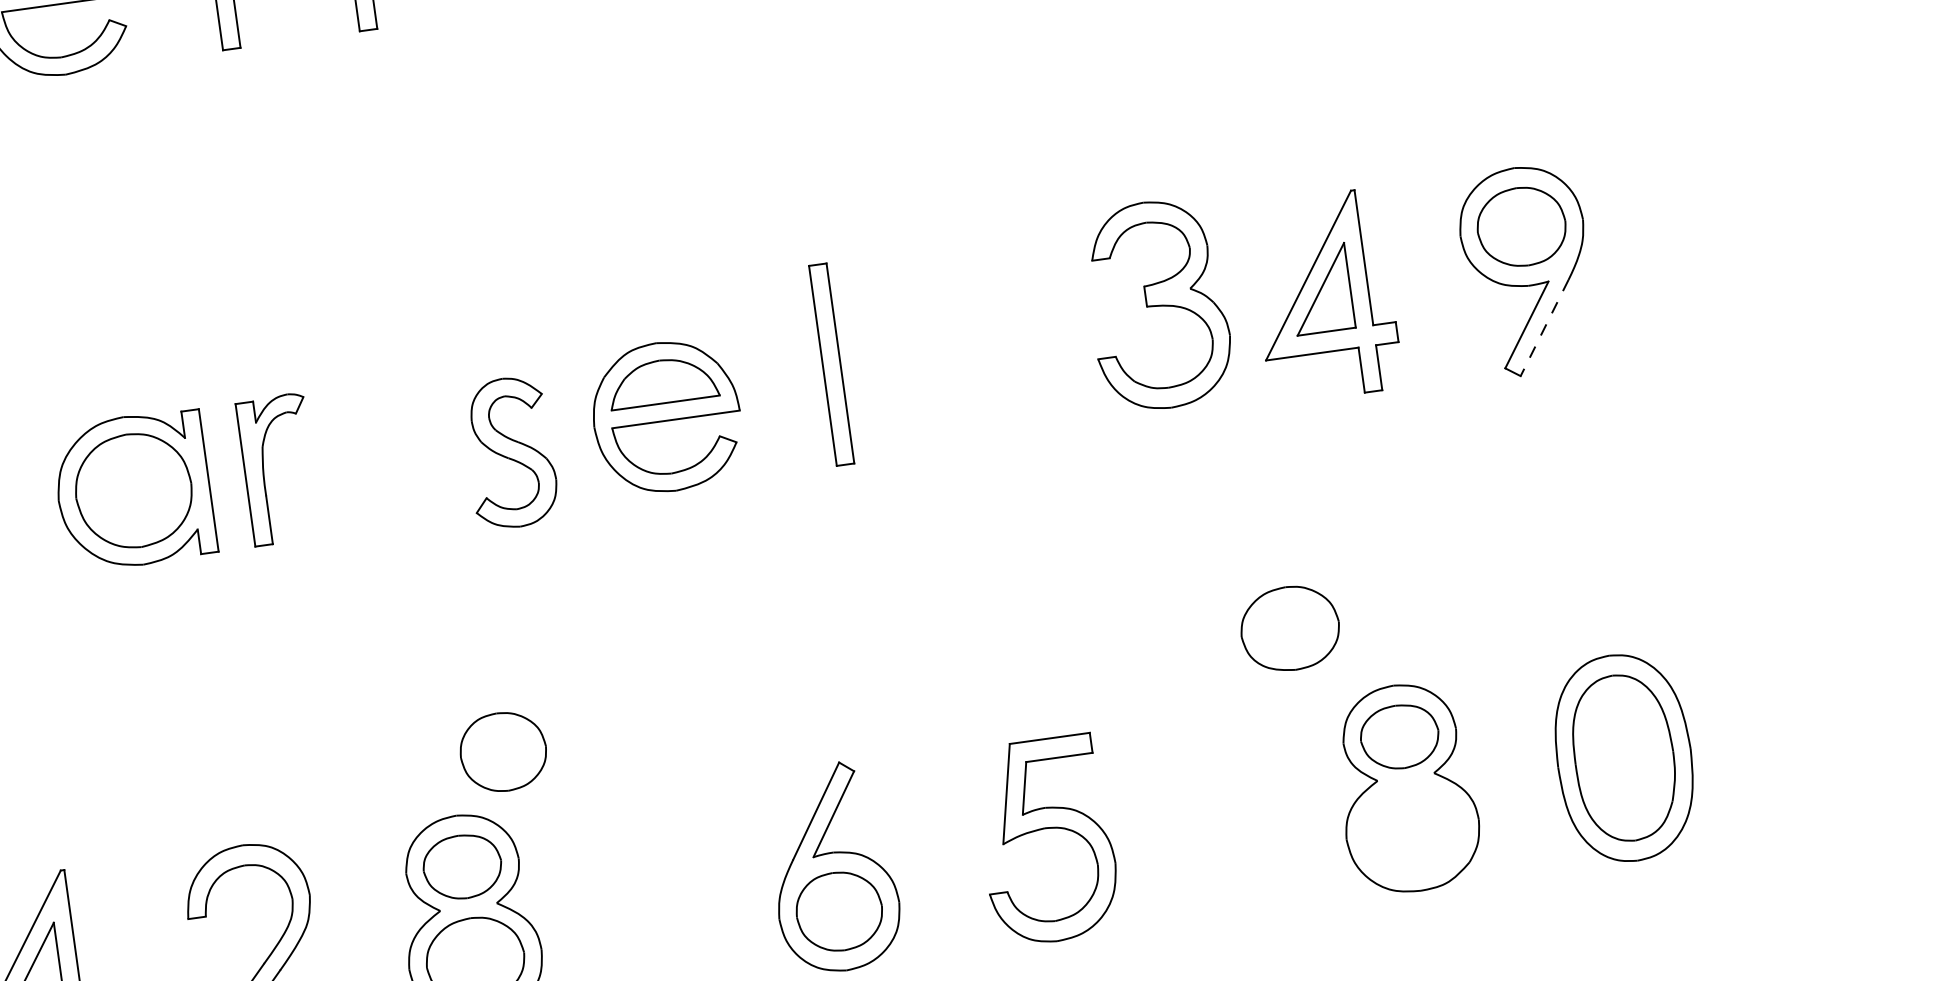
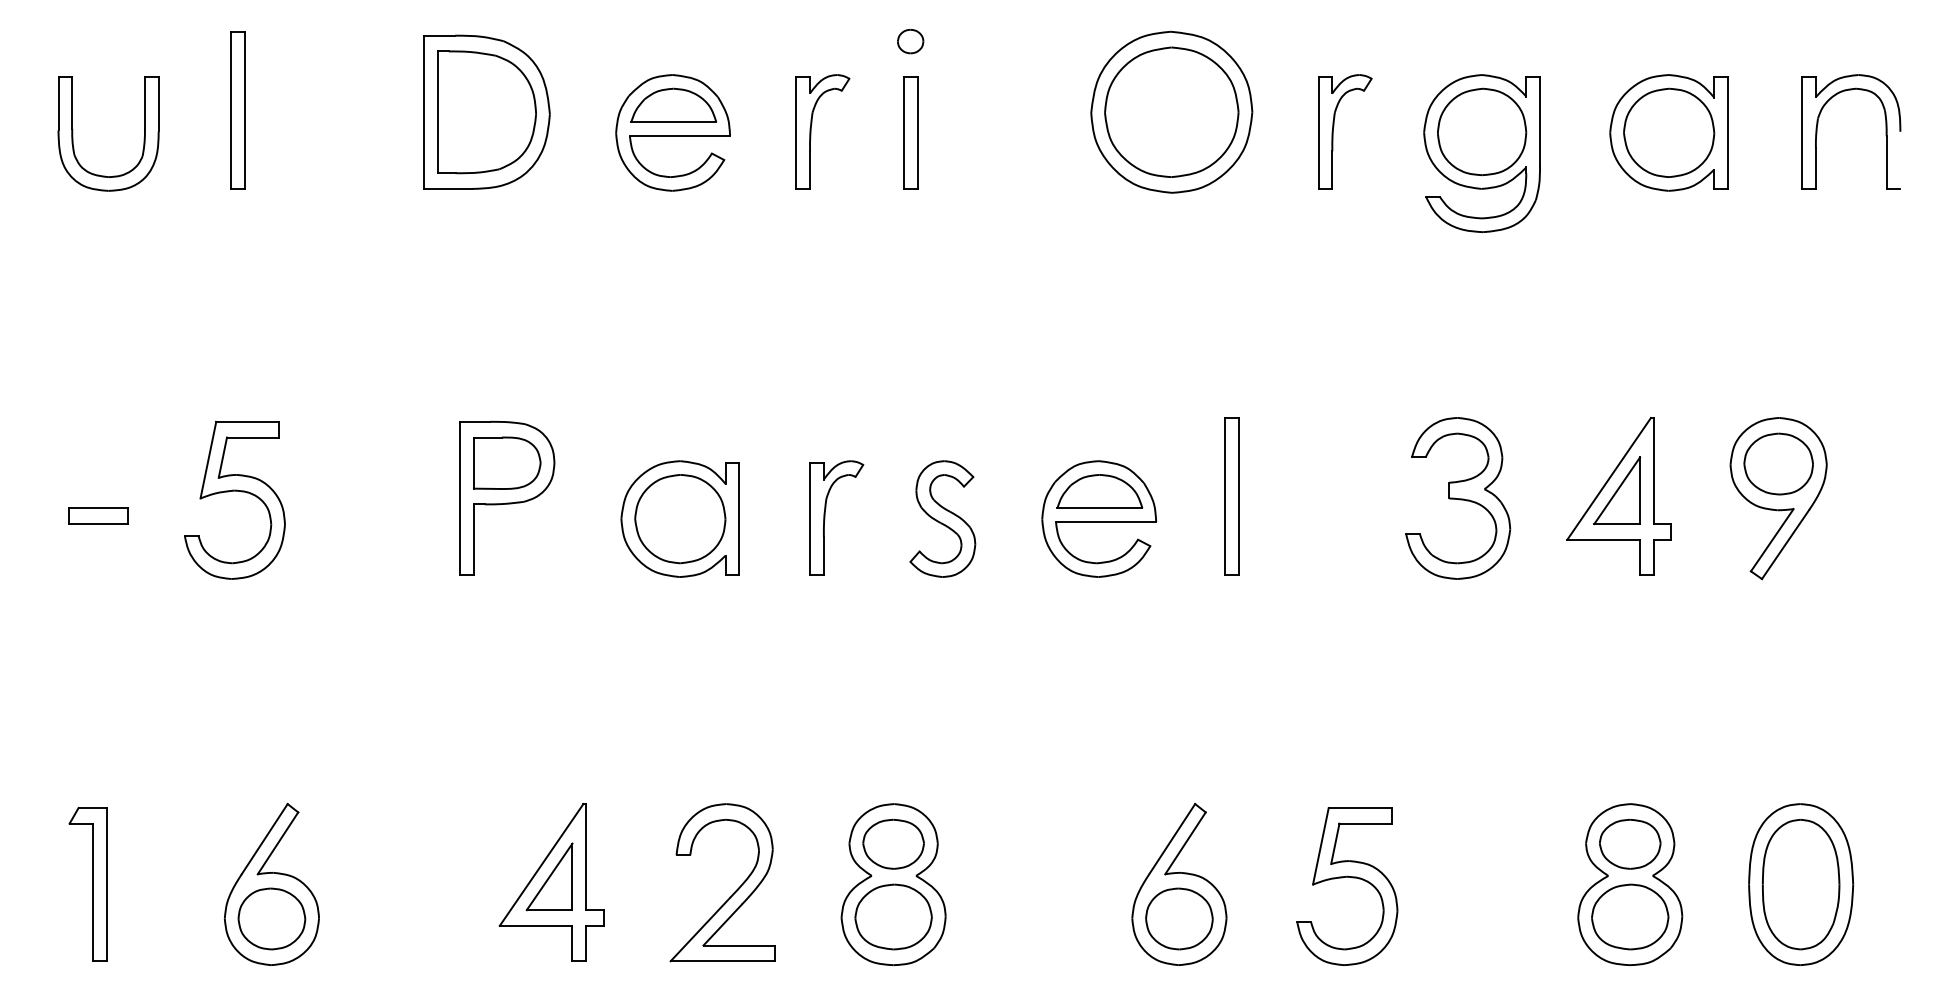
part: (1158, 305) -> (1458, 498), moved
line: (1544, 328) -> (1785, 544), dashed -> solid
part: (509, 452) -> (942, 518), moved
part: (264, 470) -> (825, 517), moved
part: (1290, 627) -> (1630, 916), moved
part: (503, 751) -> (937, 759), removed

